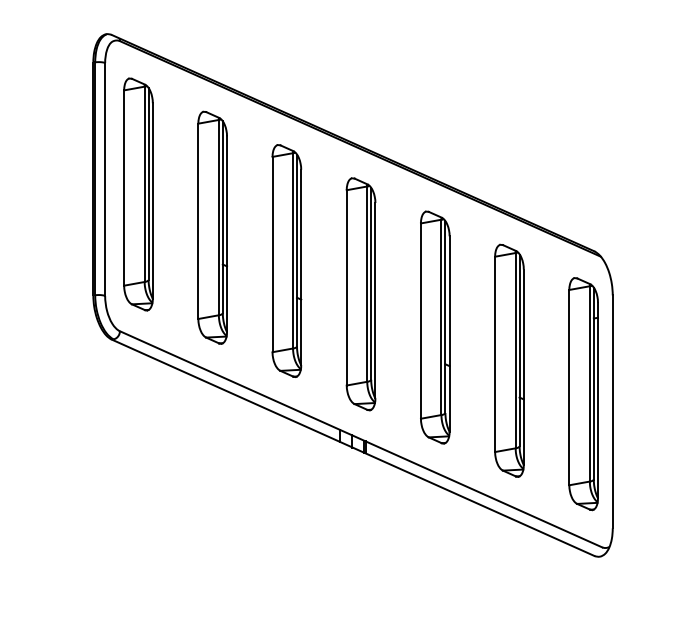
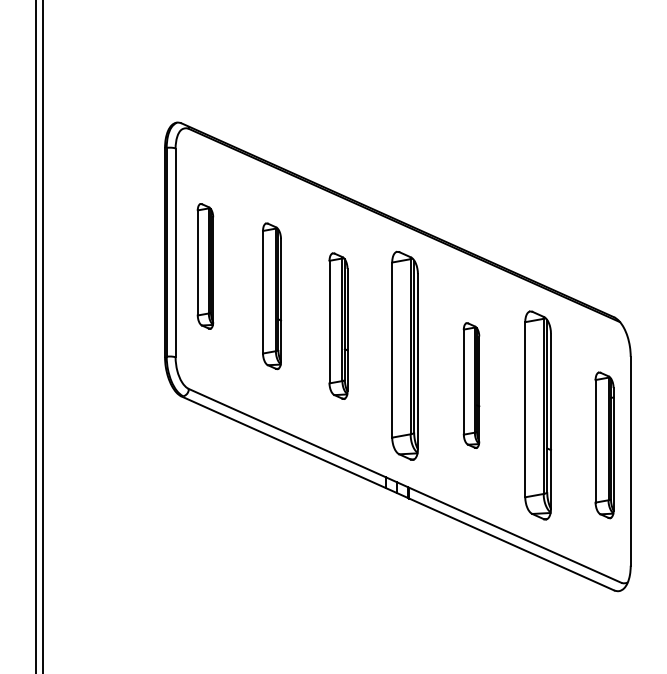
part: (138, 194) -> (205, 266), size x0.6
part: (212, 228) -> (271, 296), size x0.7
part: (286, 261) -> (338, 326), size x0.7
part: (435, 327) -> (471, 385), size x0.6
part: (583, 394) -> (604, 445), size x0.7

